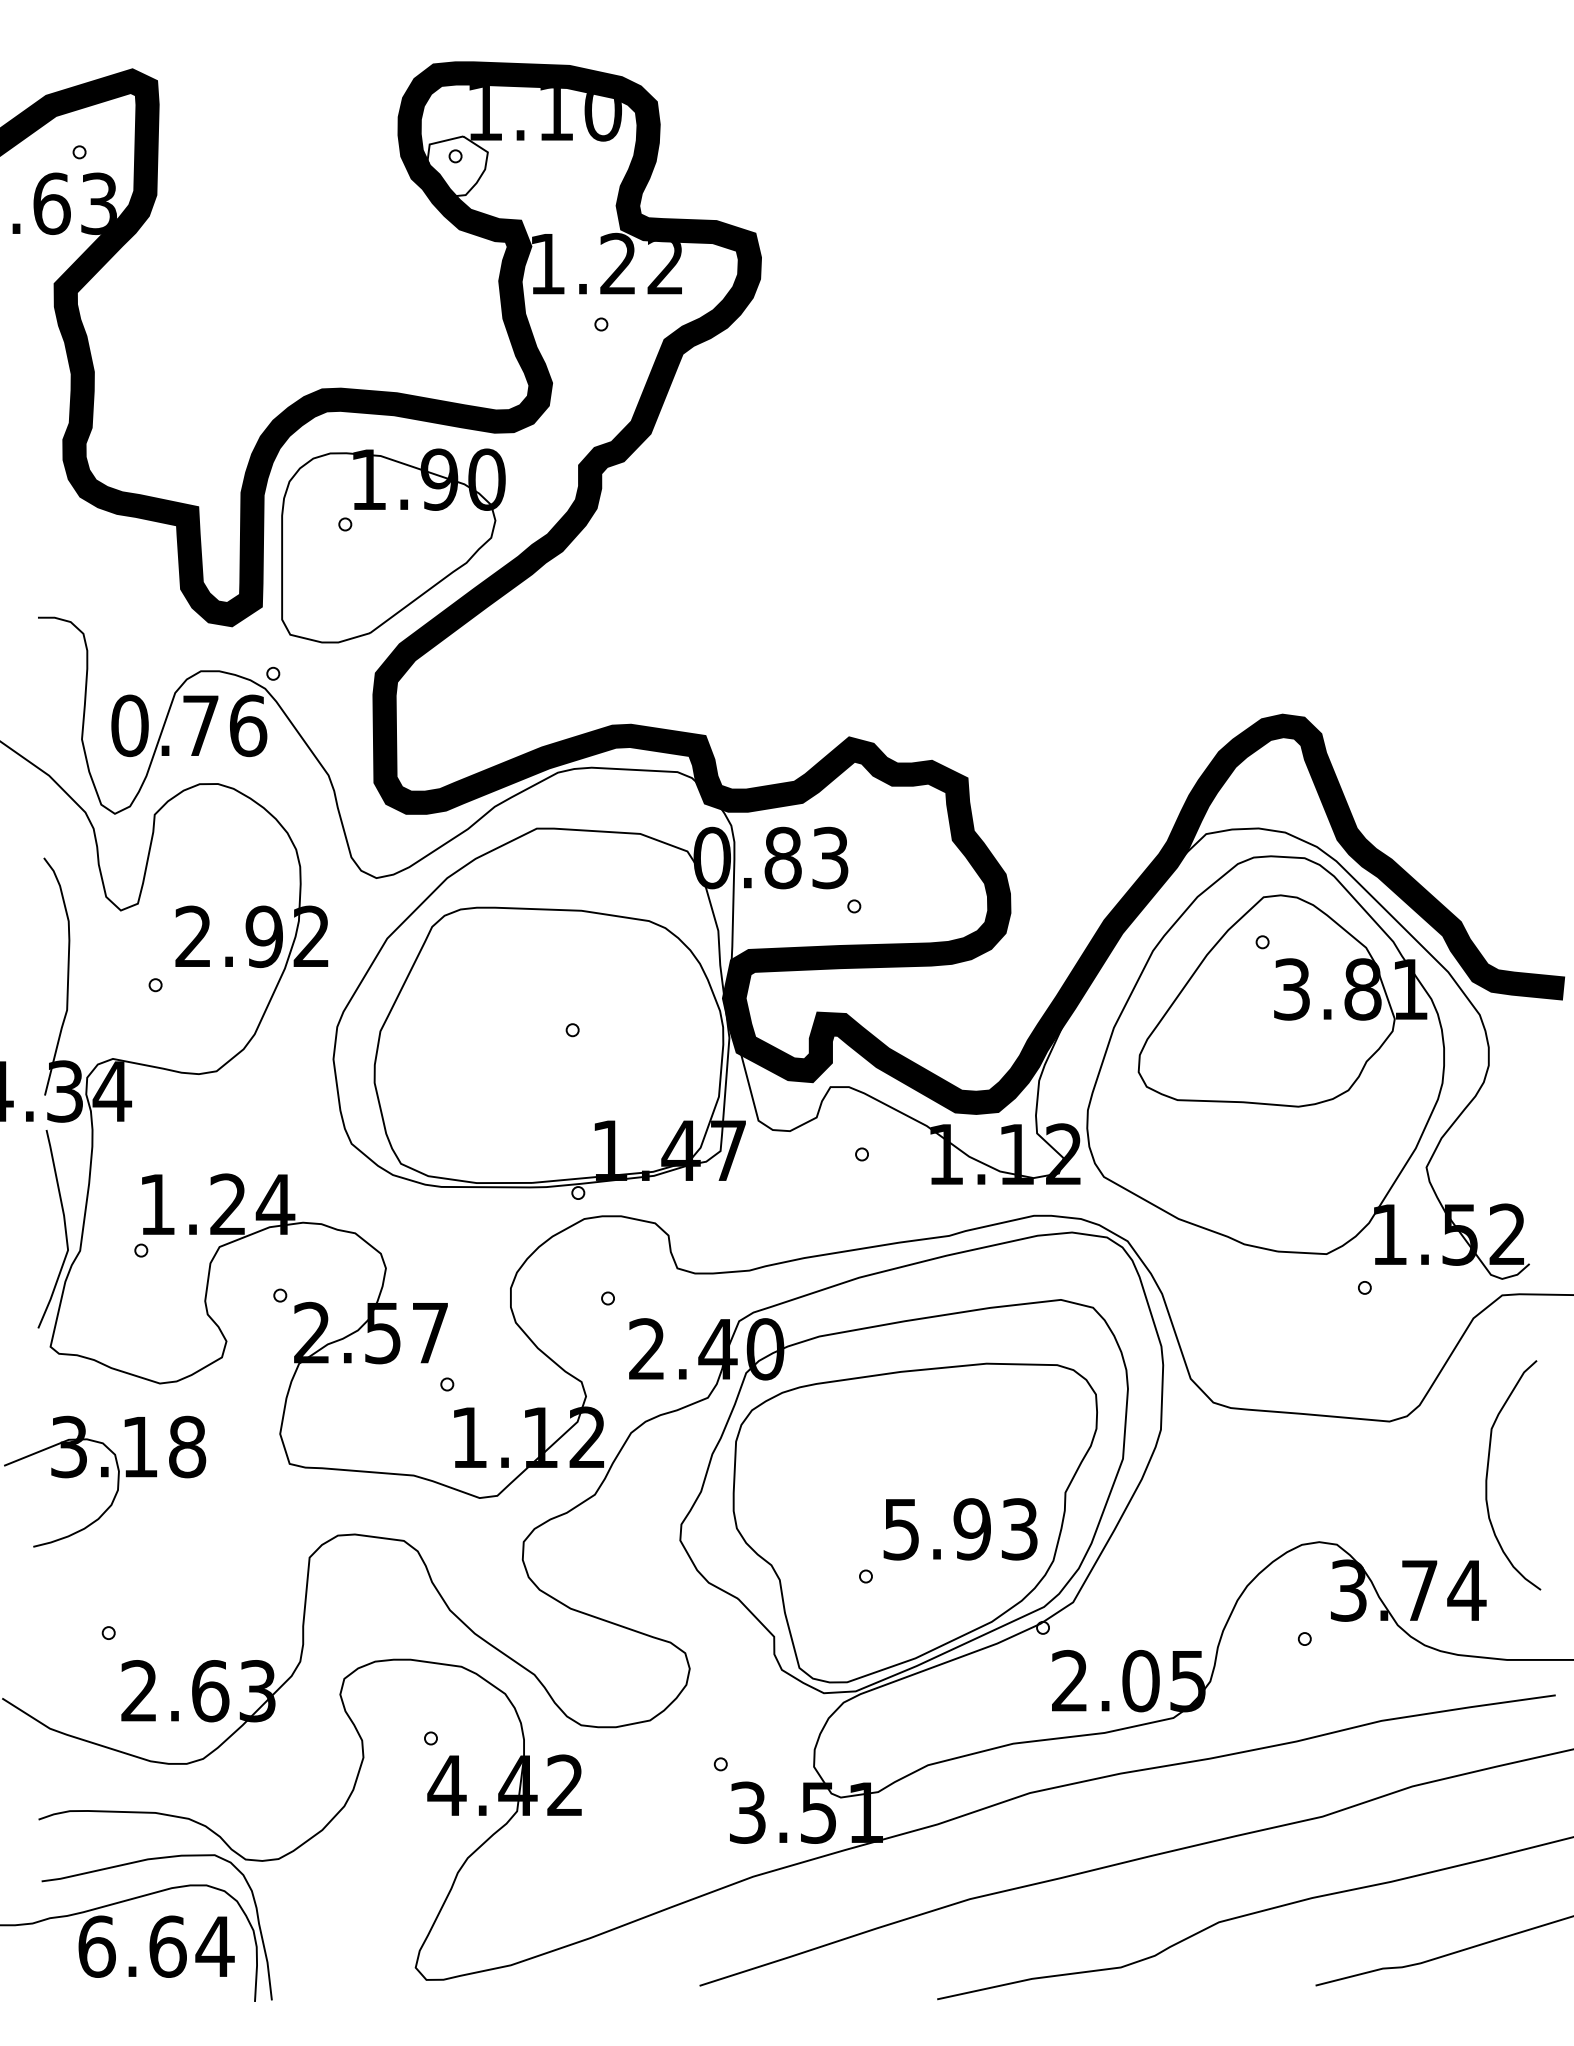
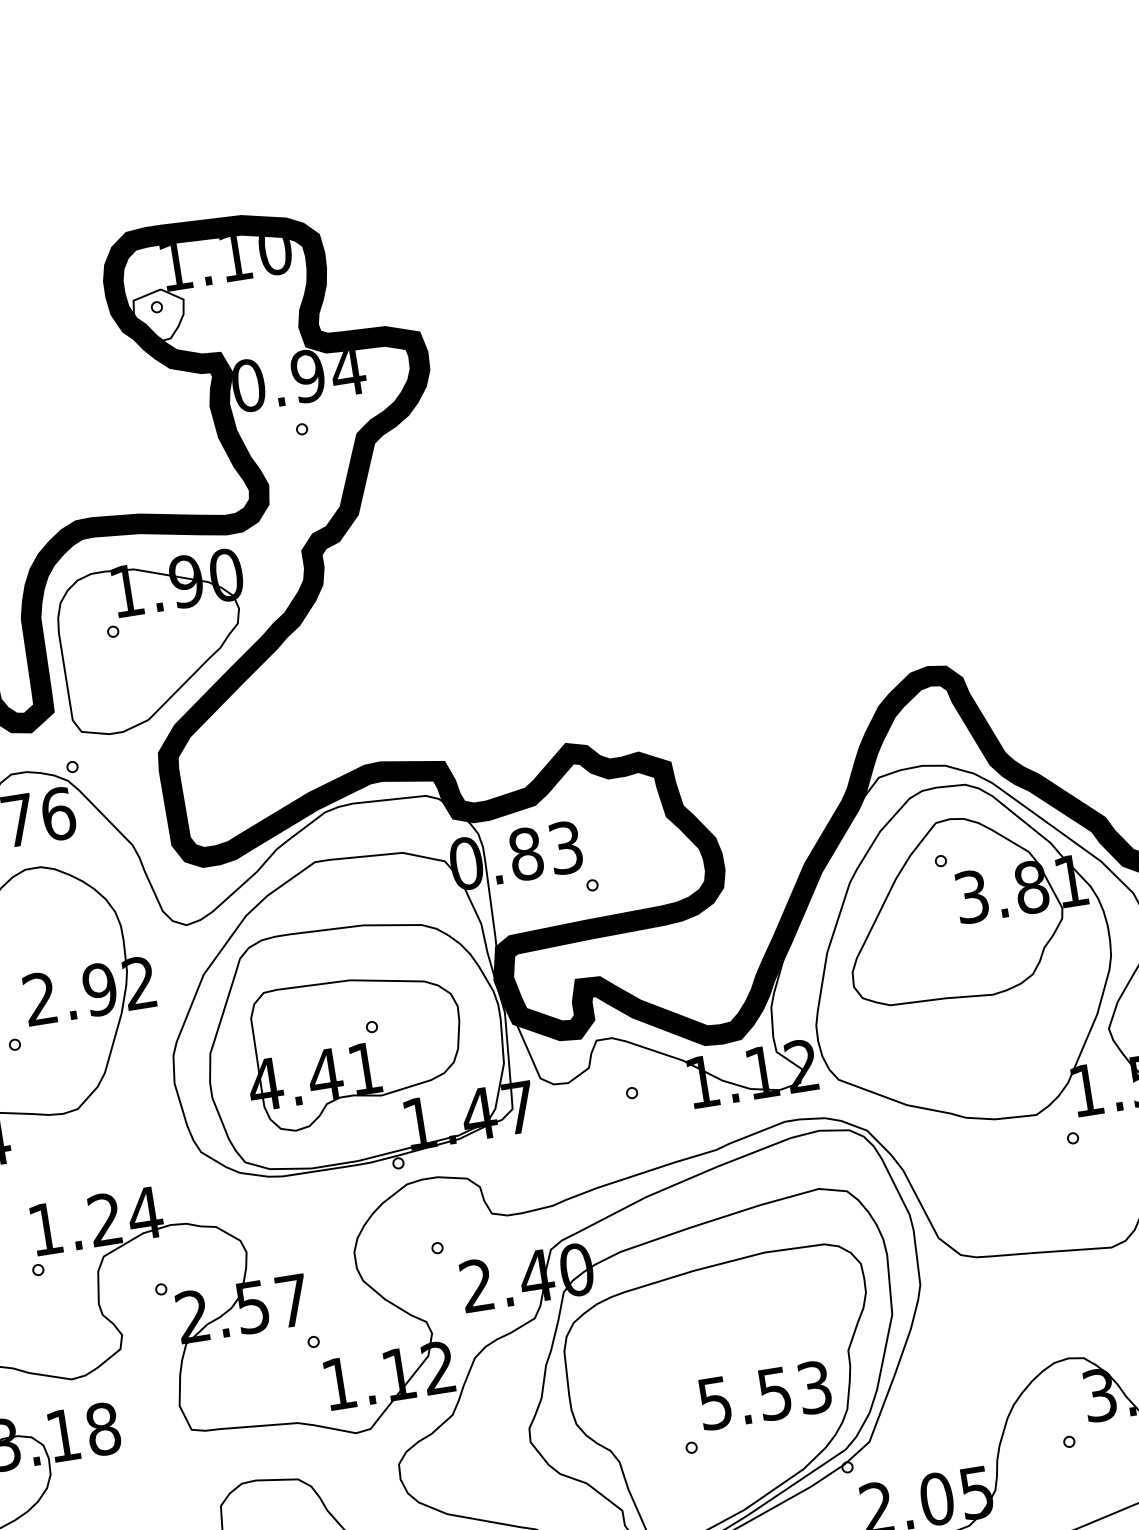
text: (606, 263) -> (298, 377), 1.22 -> 0.94
part: (547, 1052) -> (353, 1049), added
text: (971, 1529) -> (774, 1394), 5.93 -> 5.53

